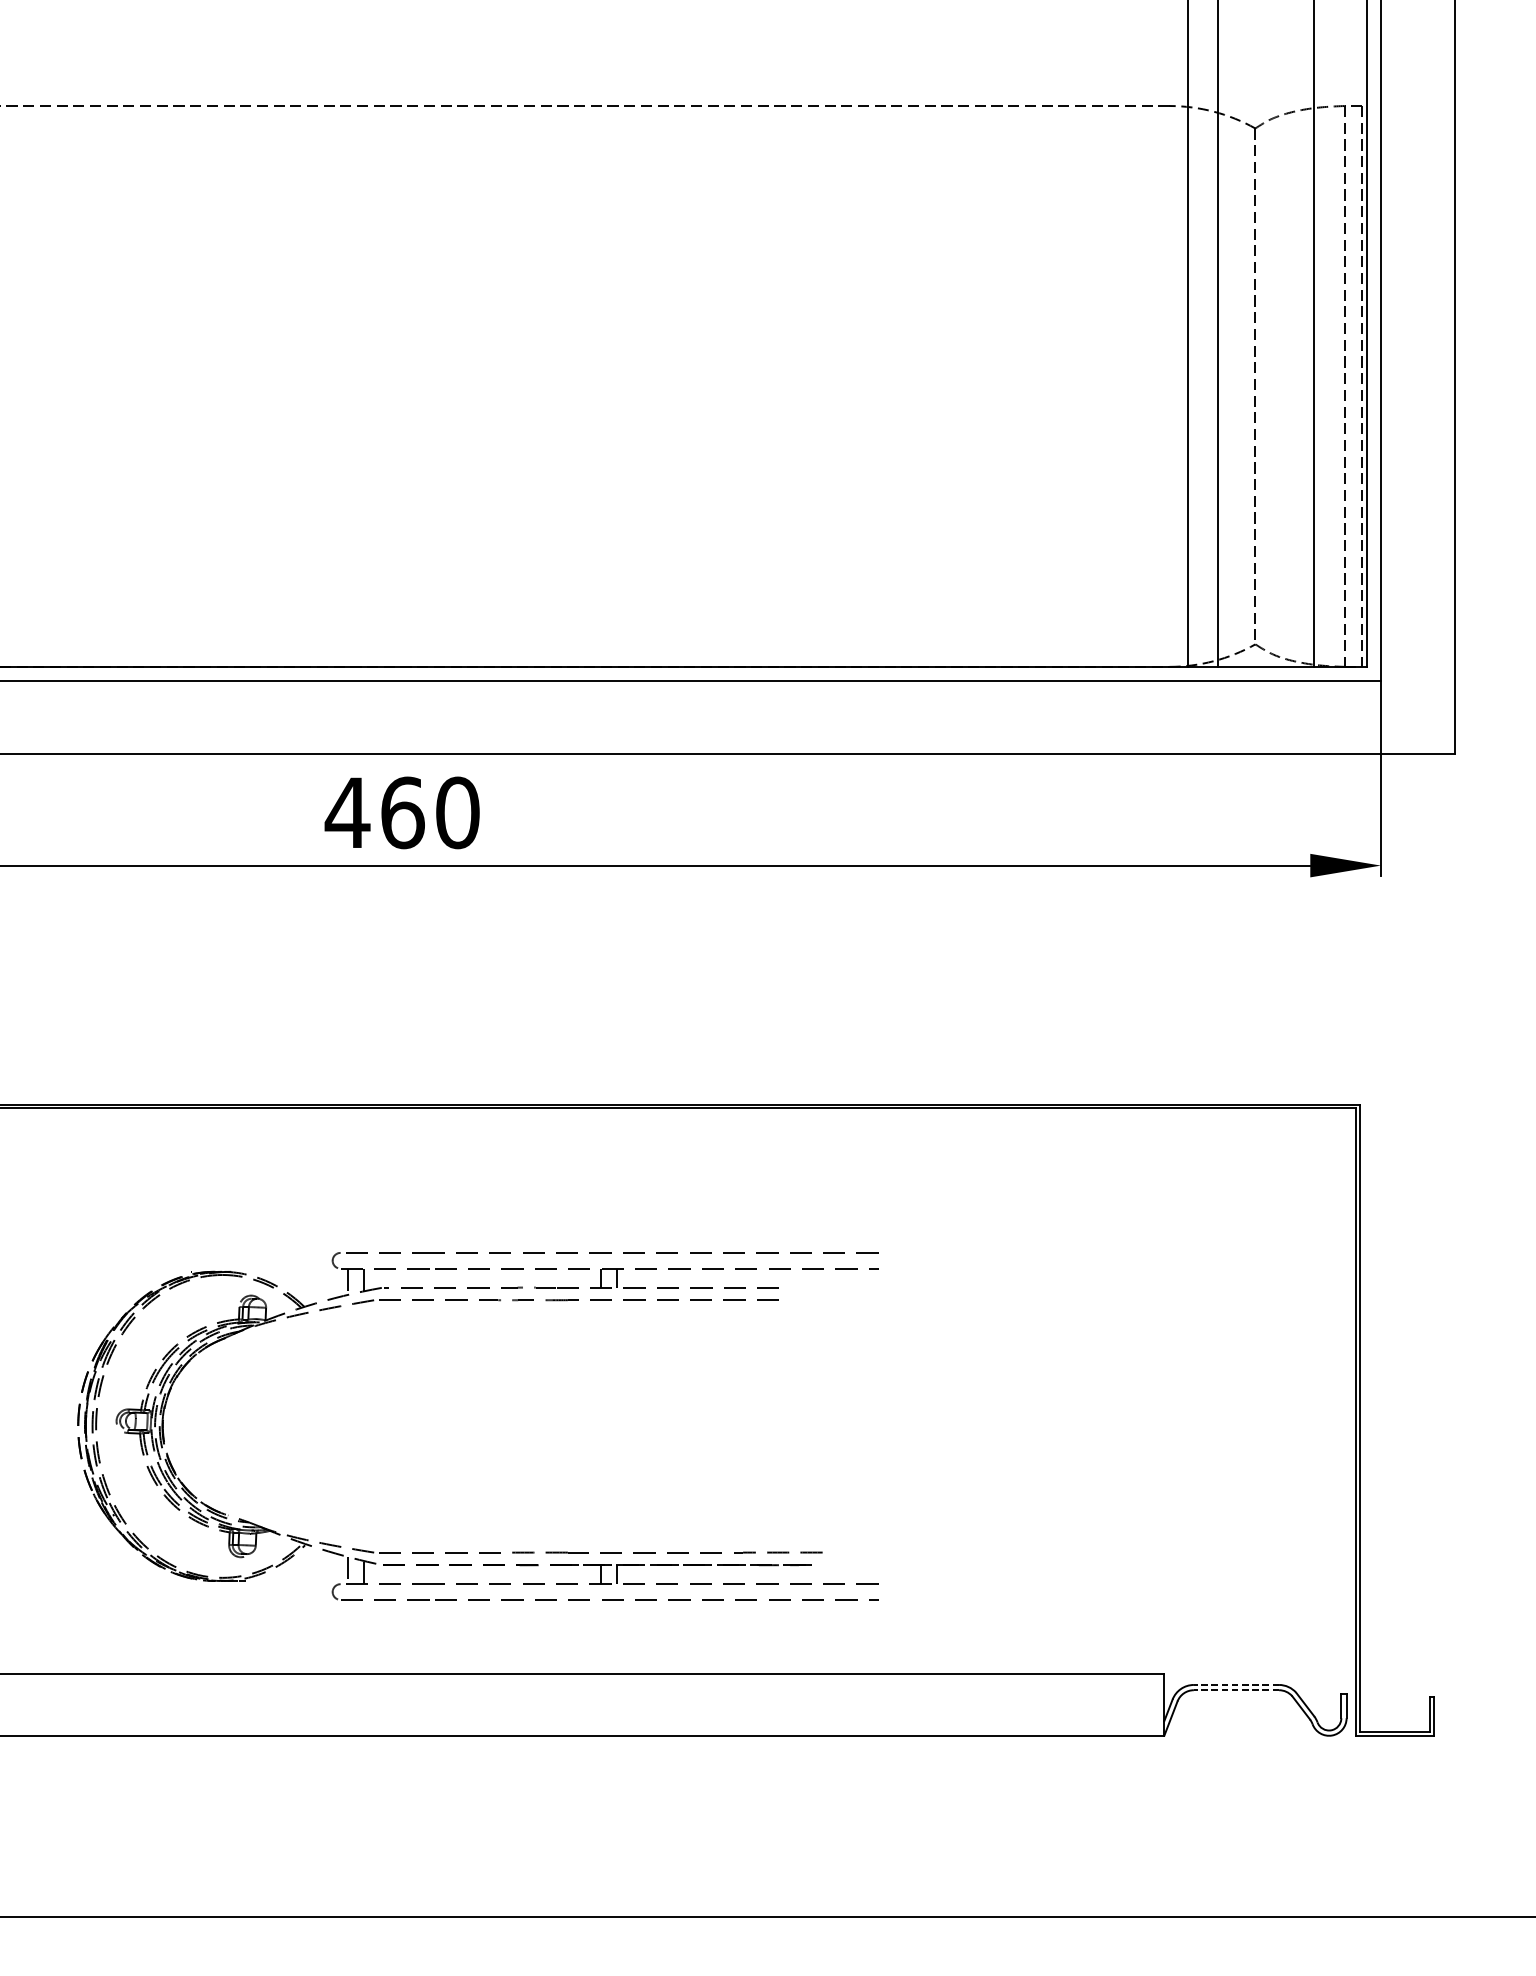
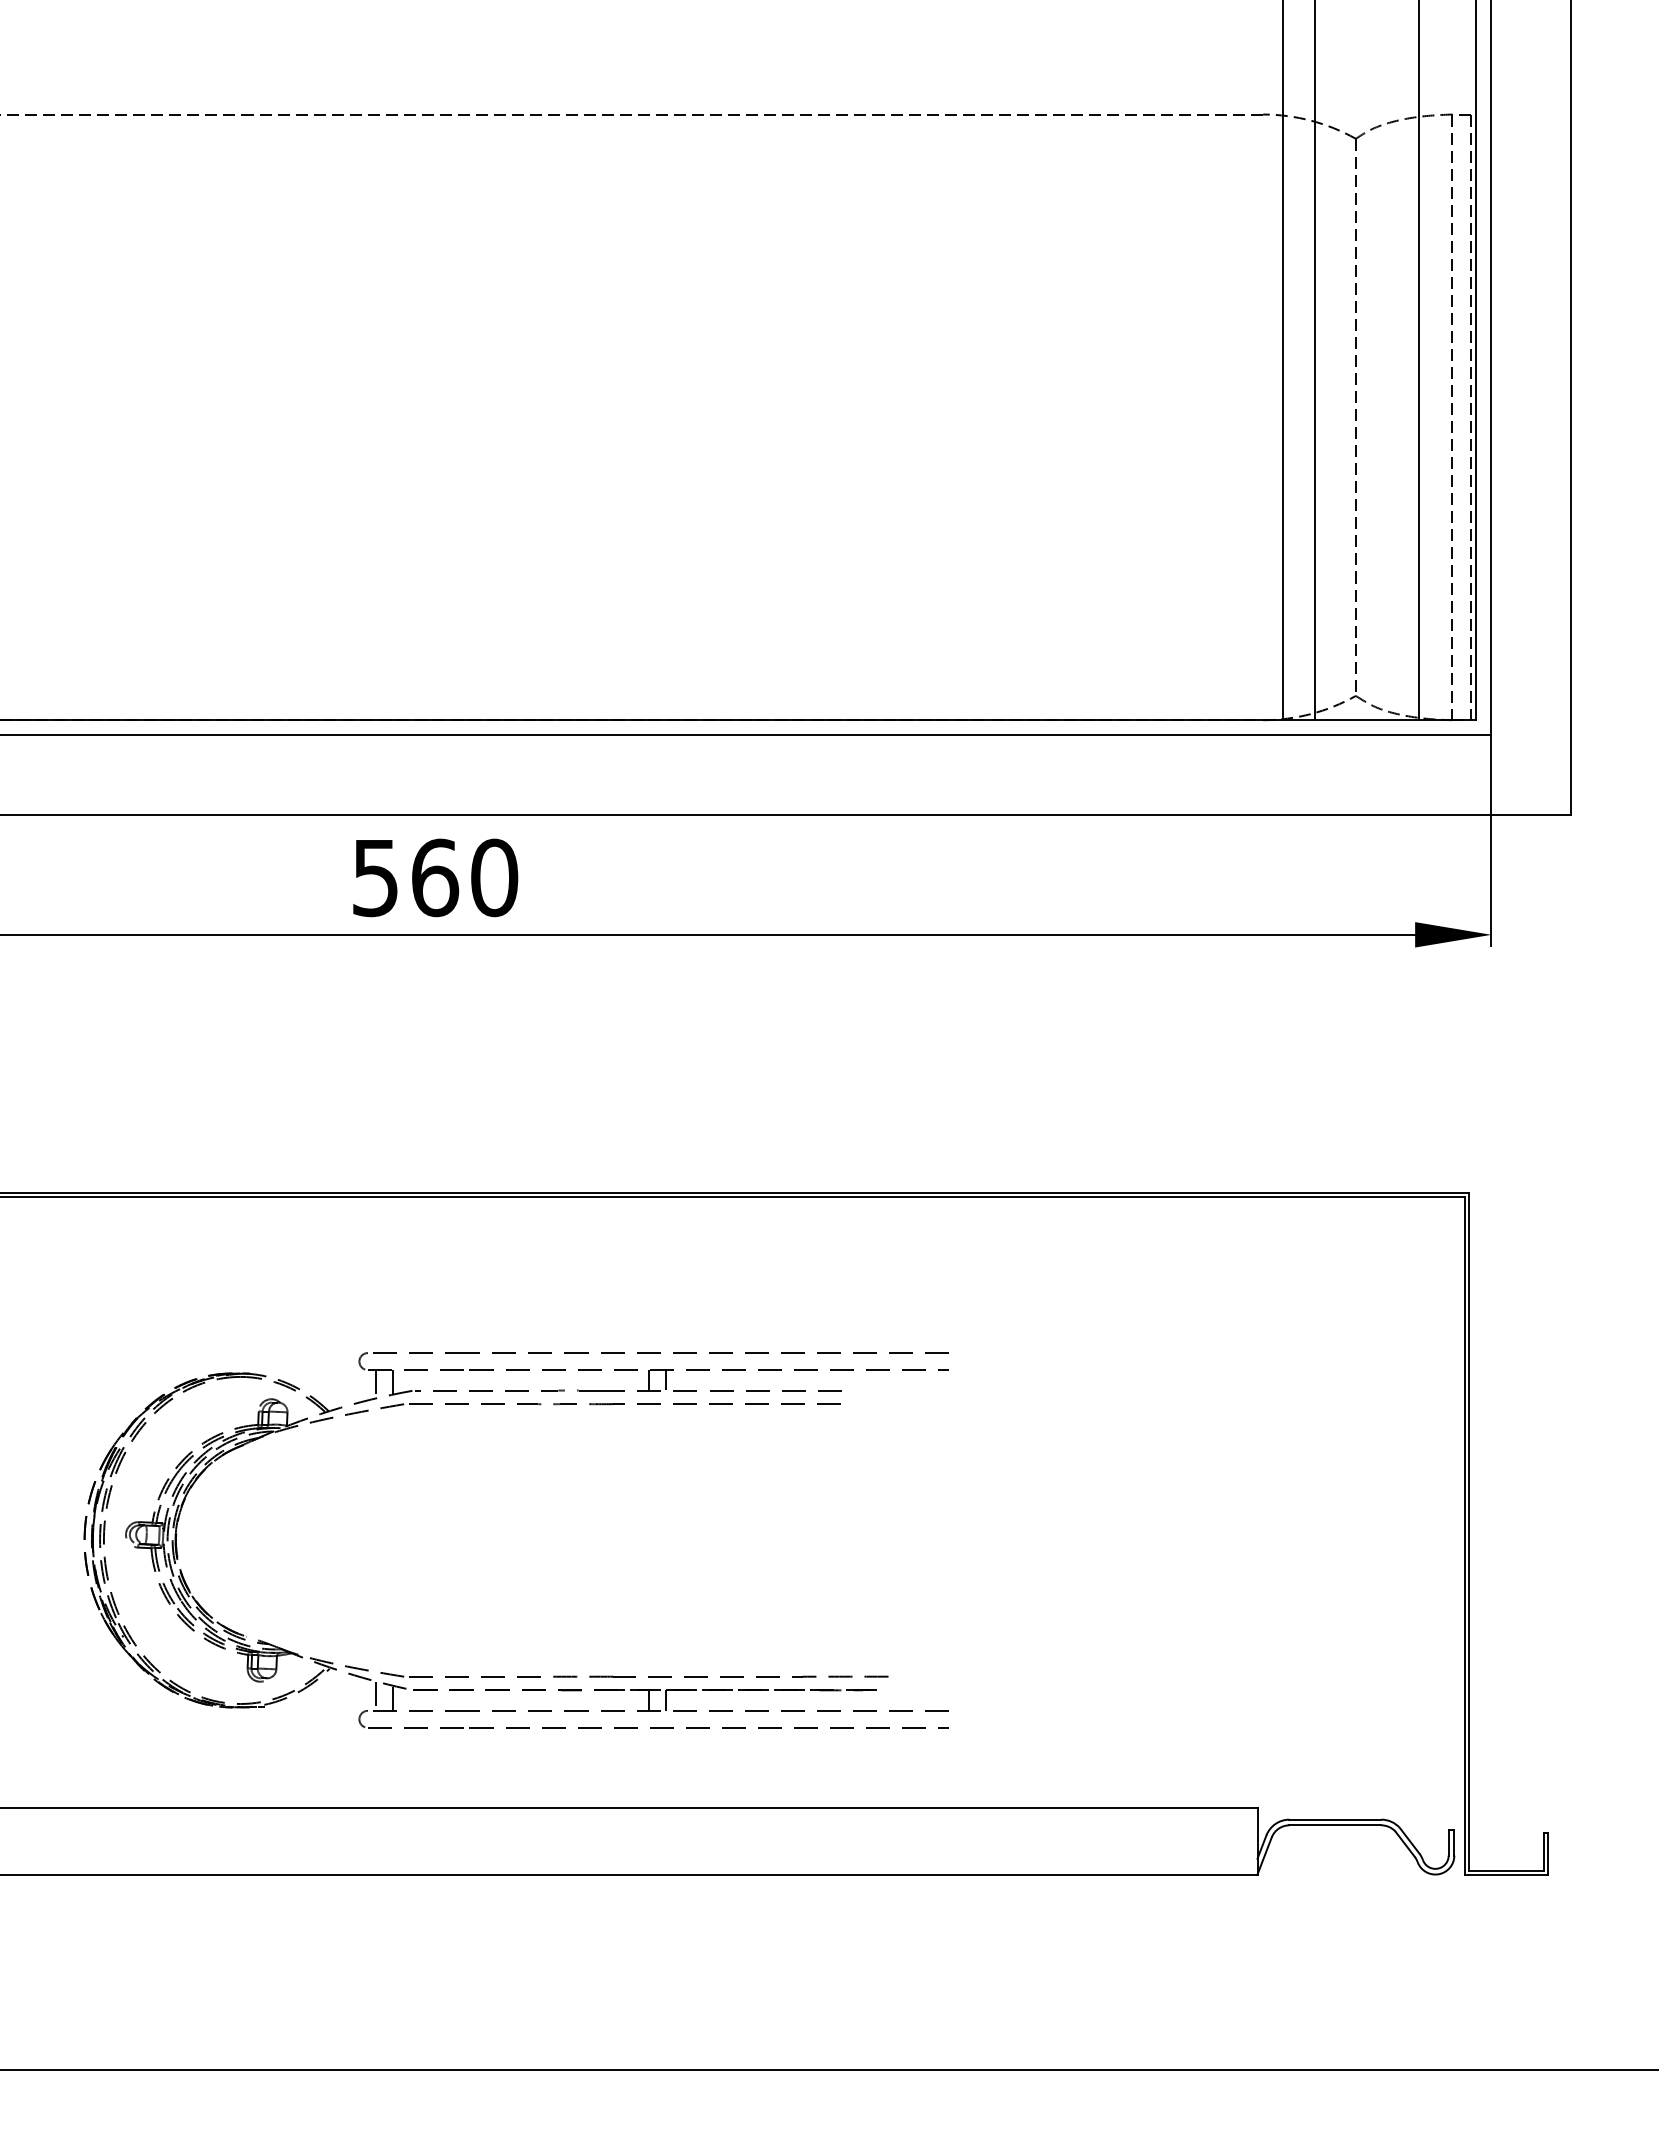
text: (347, 813) -> (375, 878), 460 -> 560
line: (1236, 1684) -> (1335, 1819), dashed -> solid
line: (1236, 1690) -> (1335, 1825), dashed -> solid

